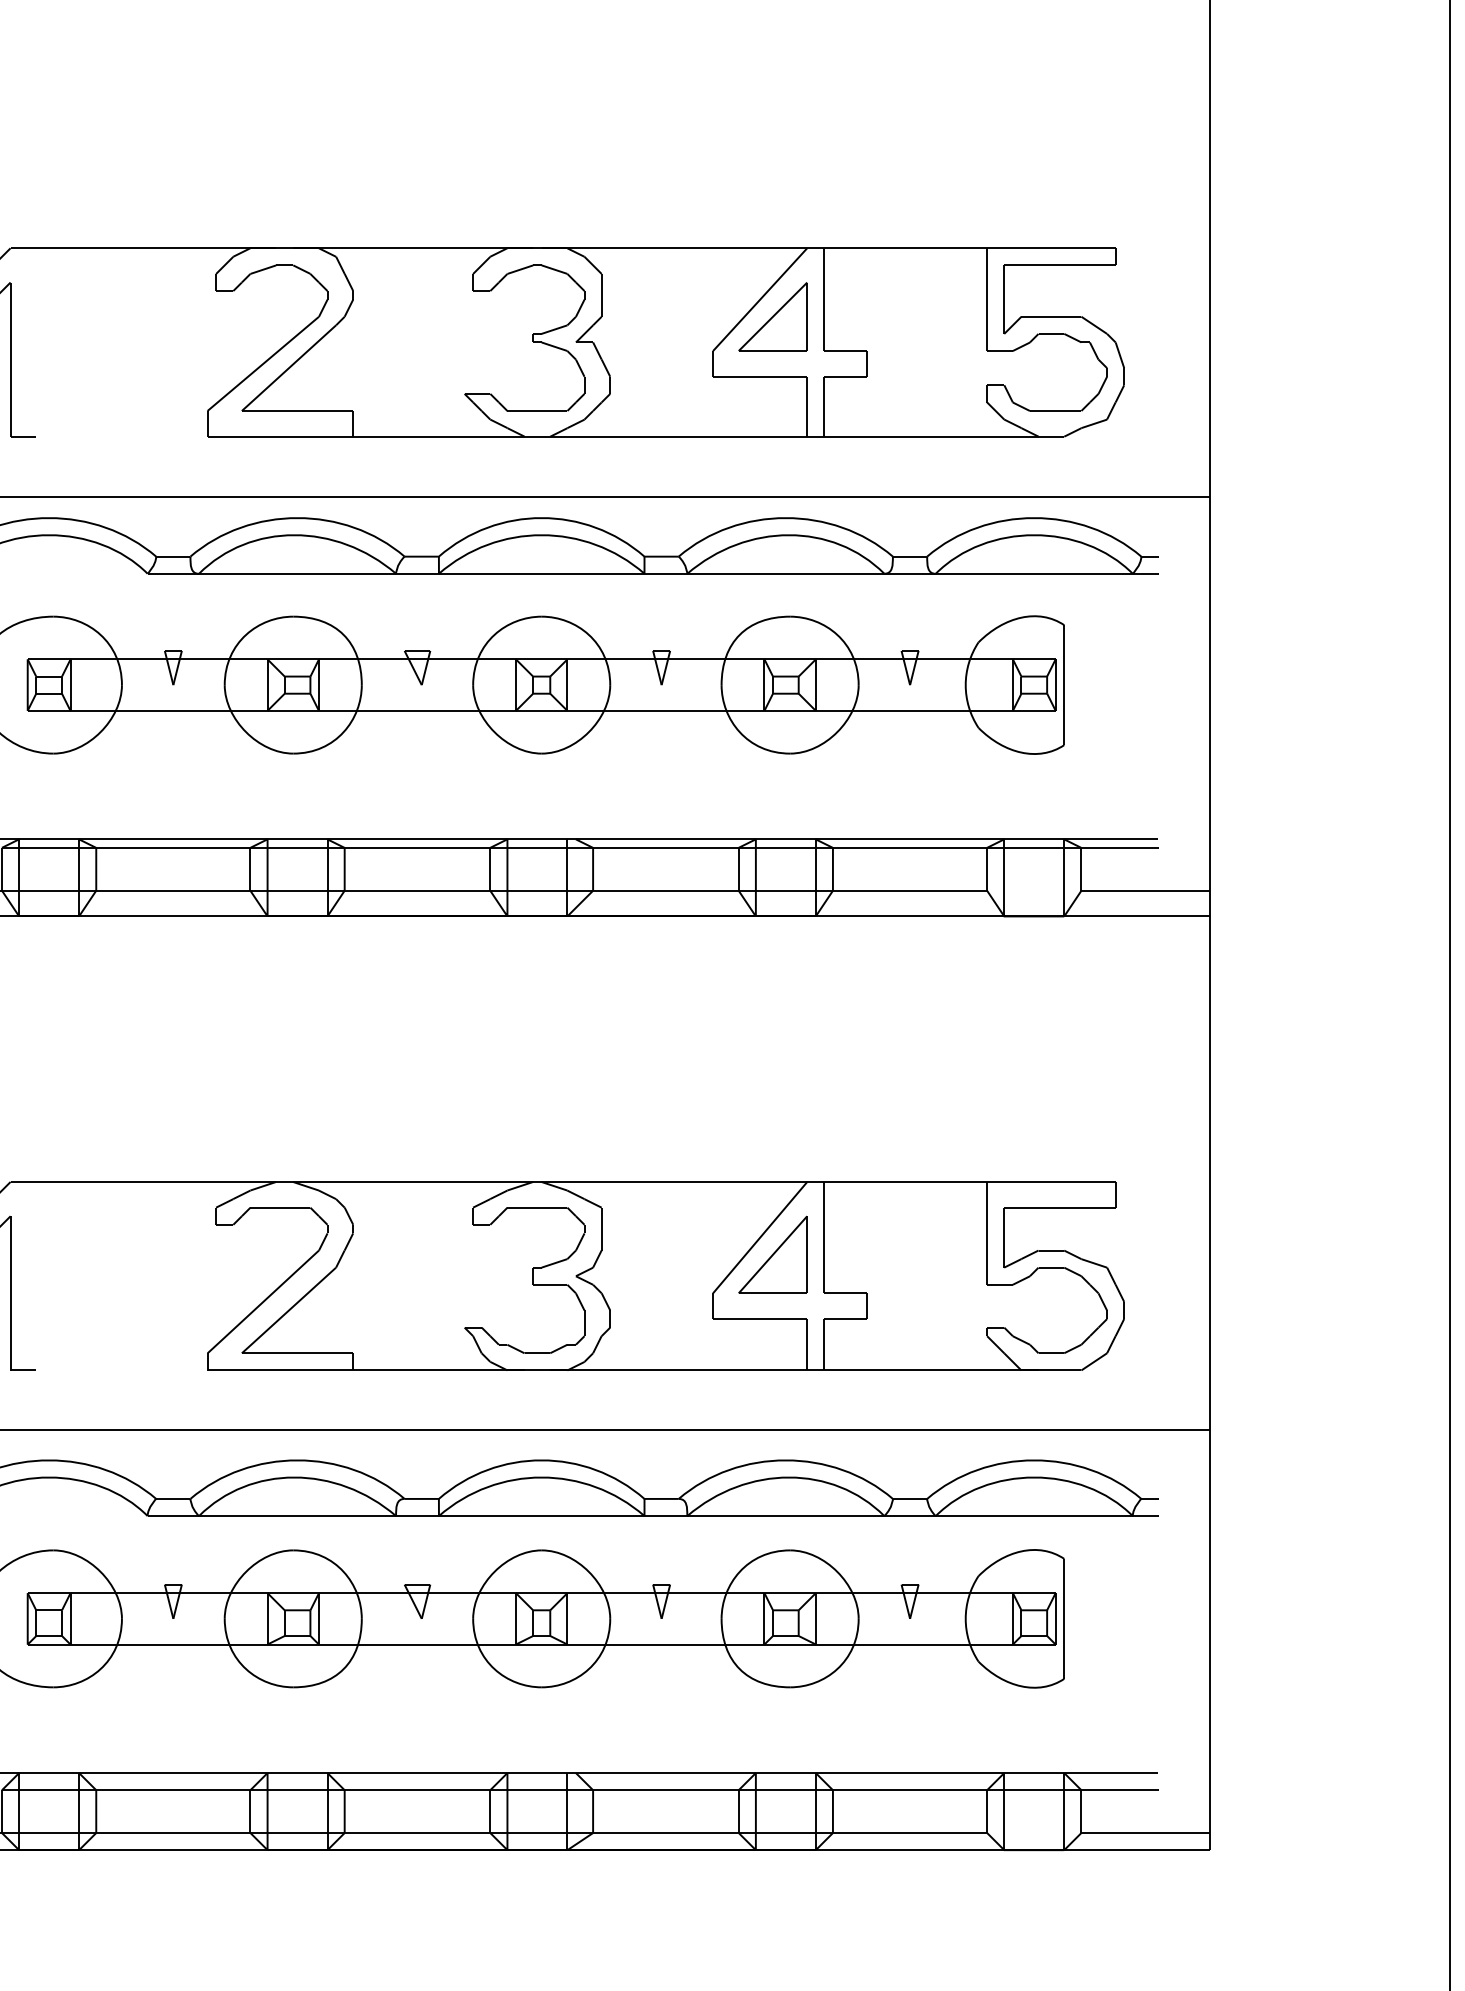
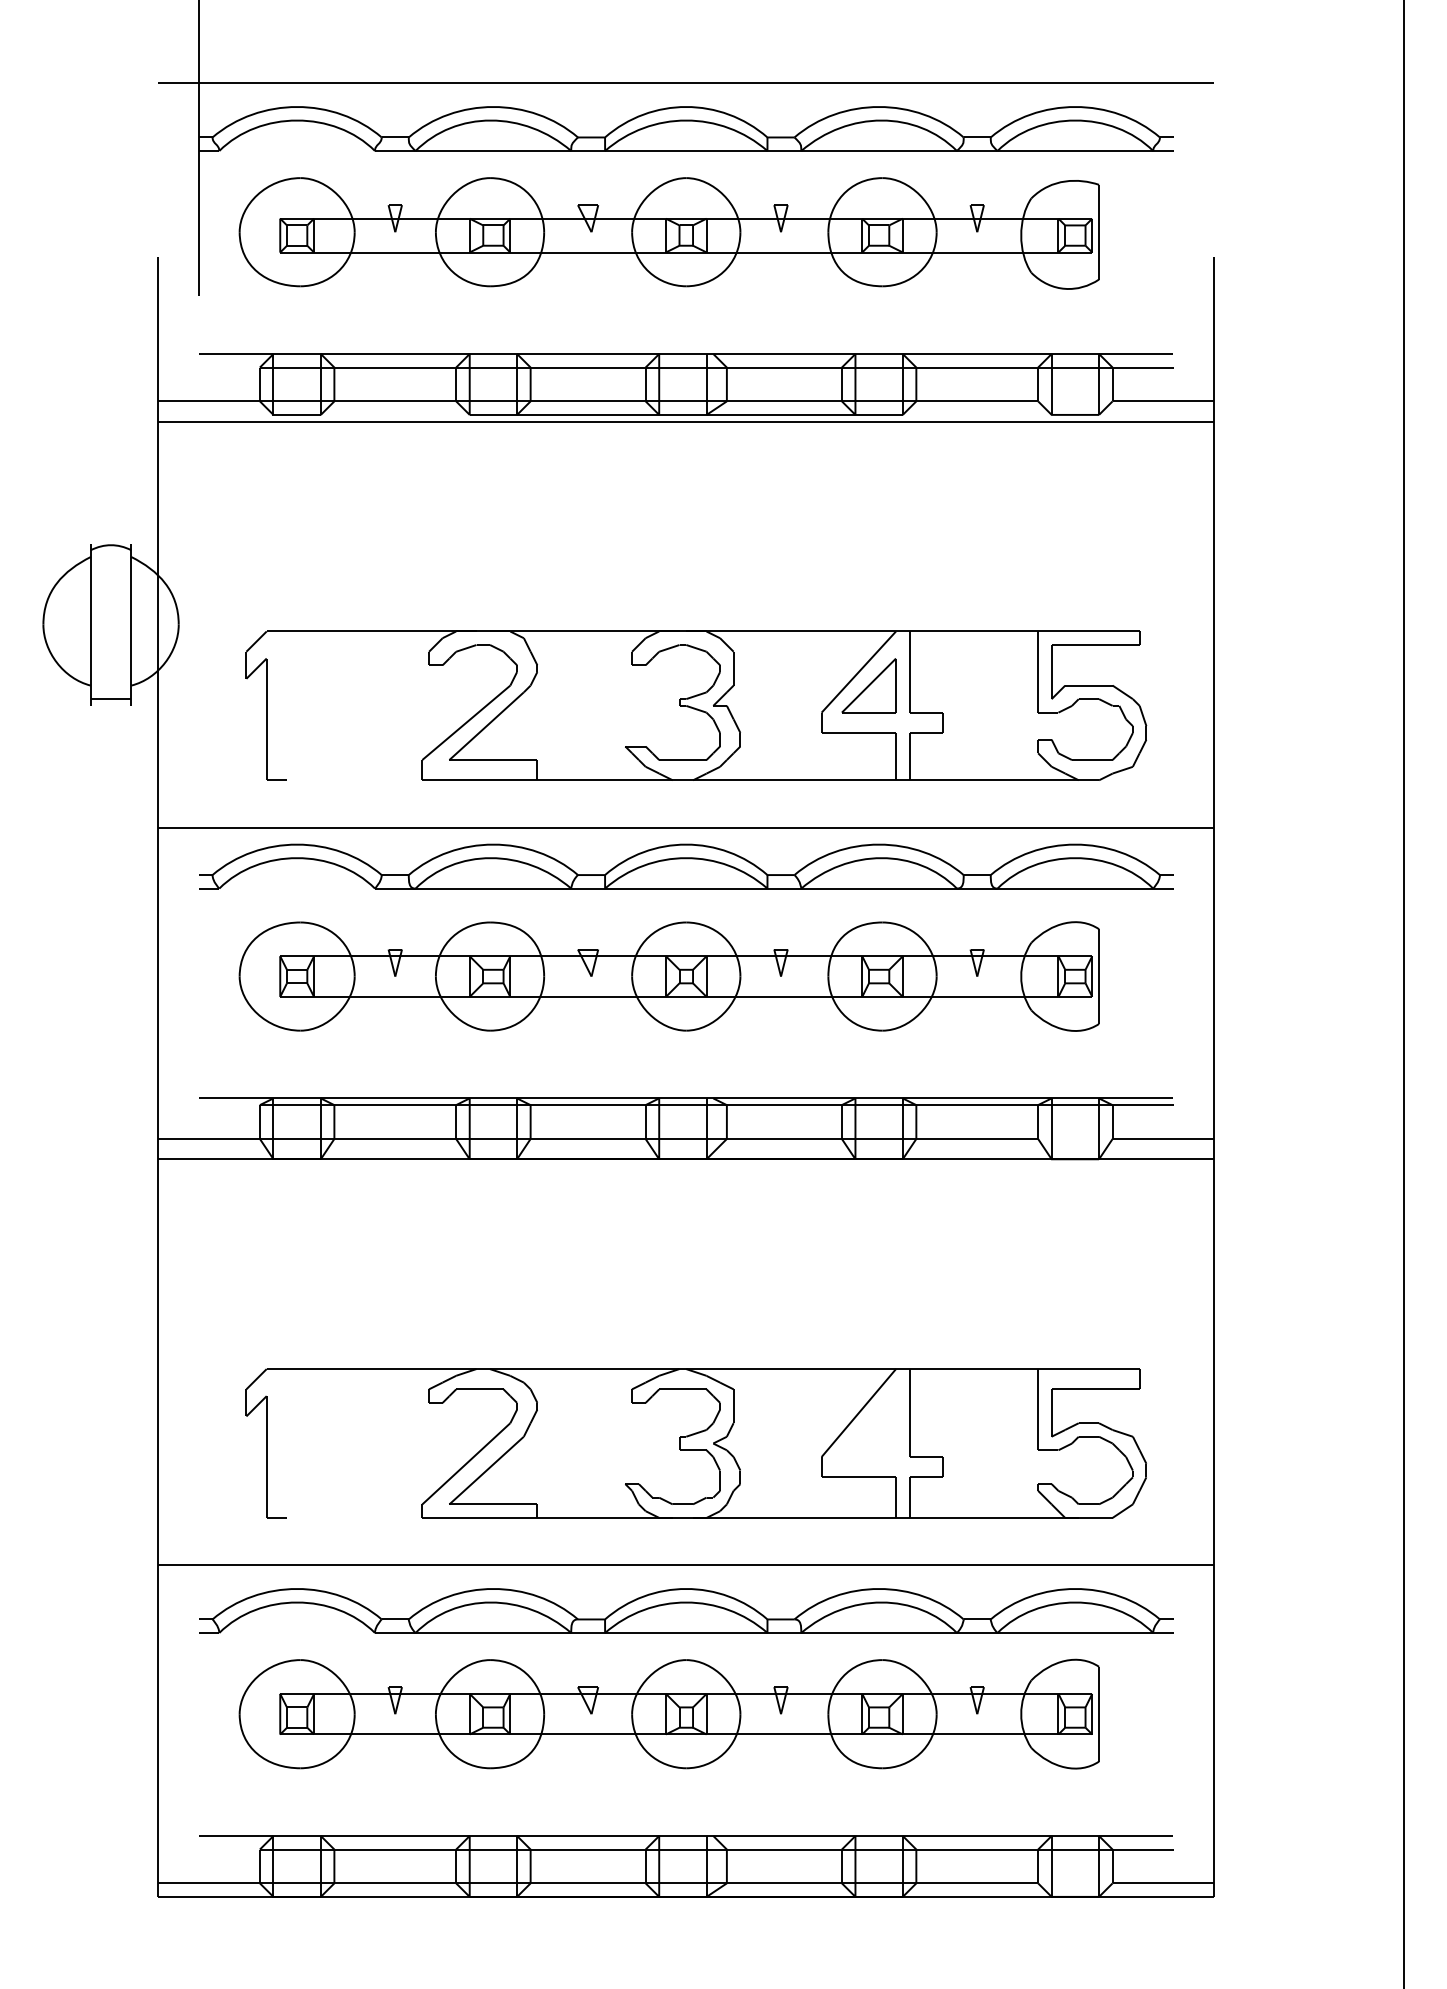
part: (772, 1254) -> (868, 1426), removed

